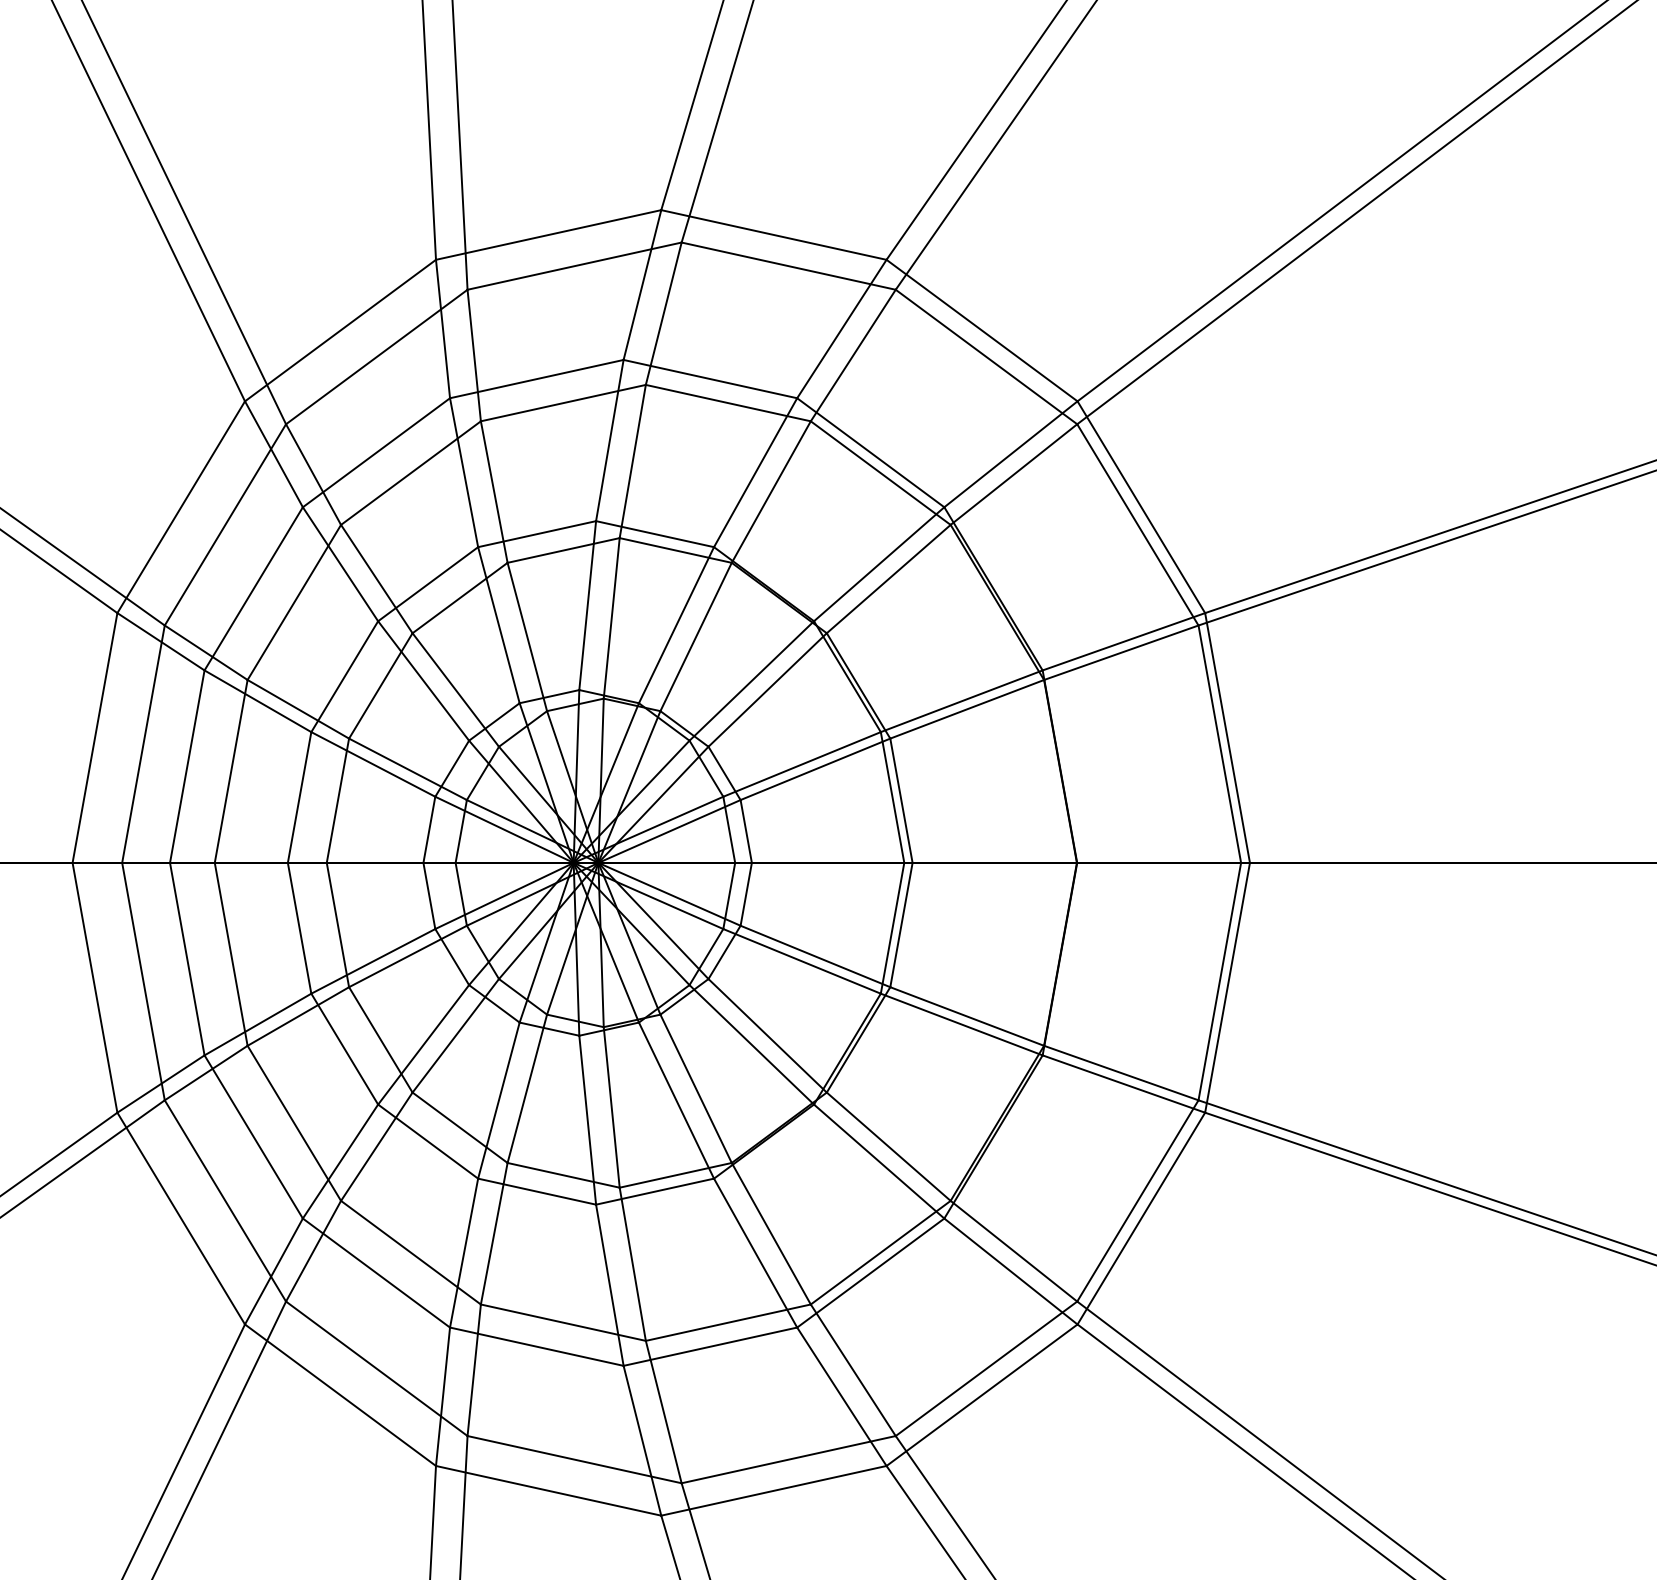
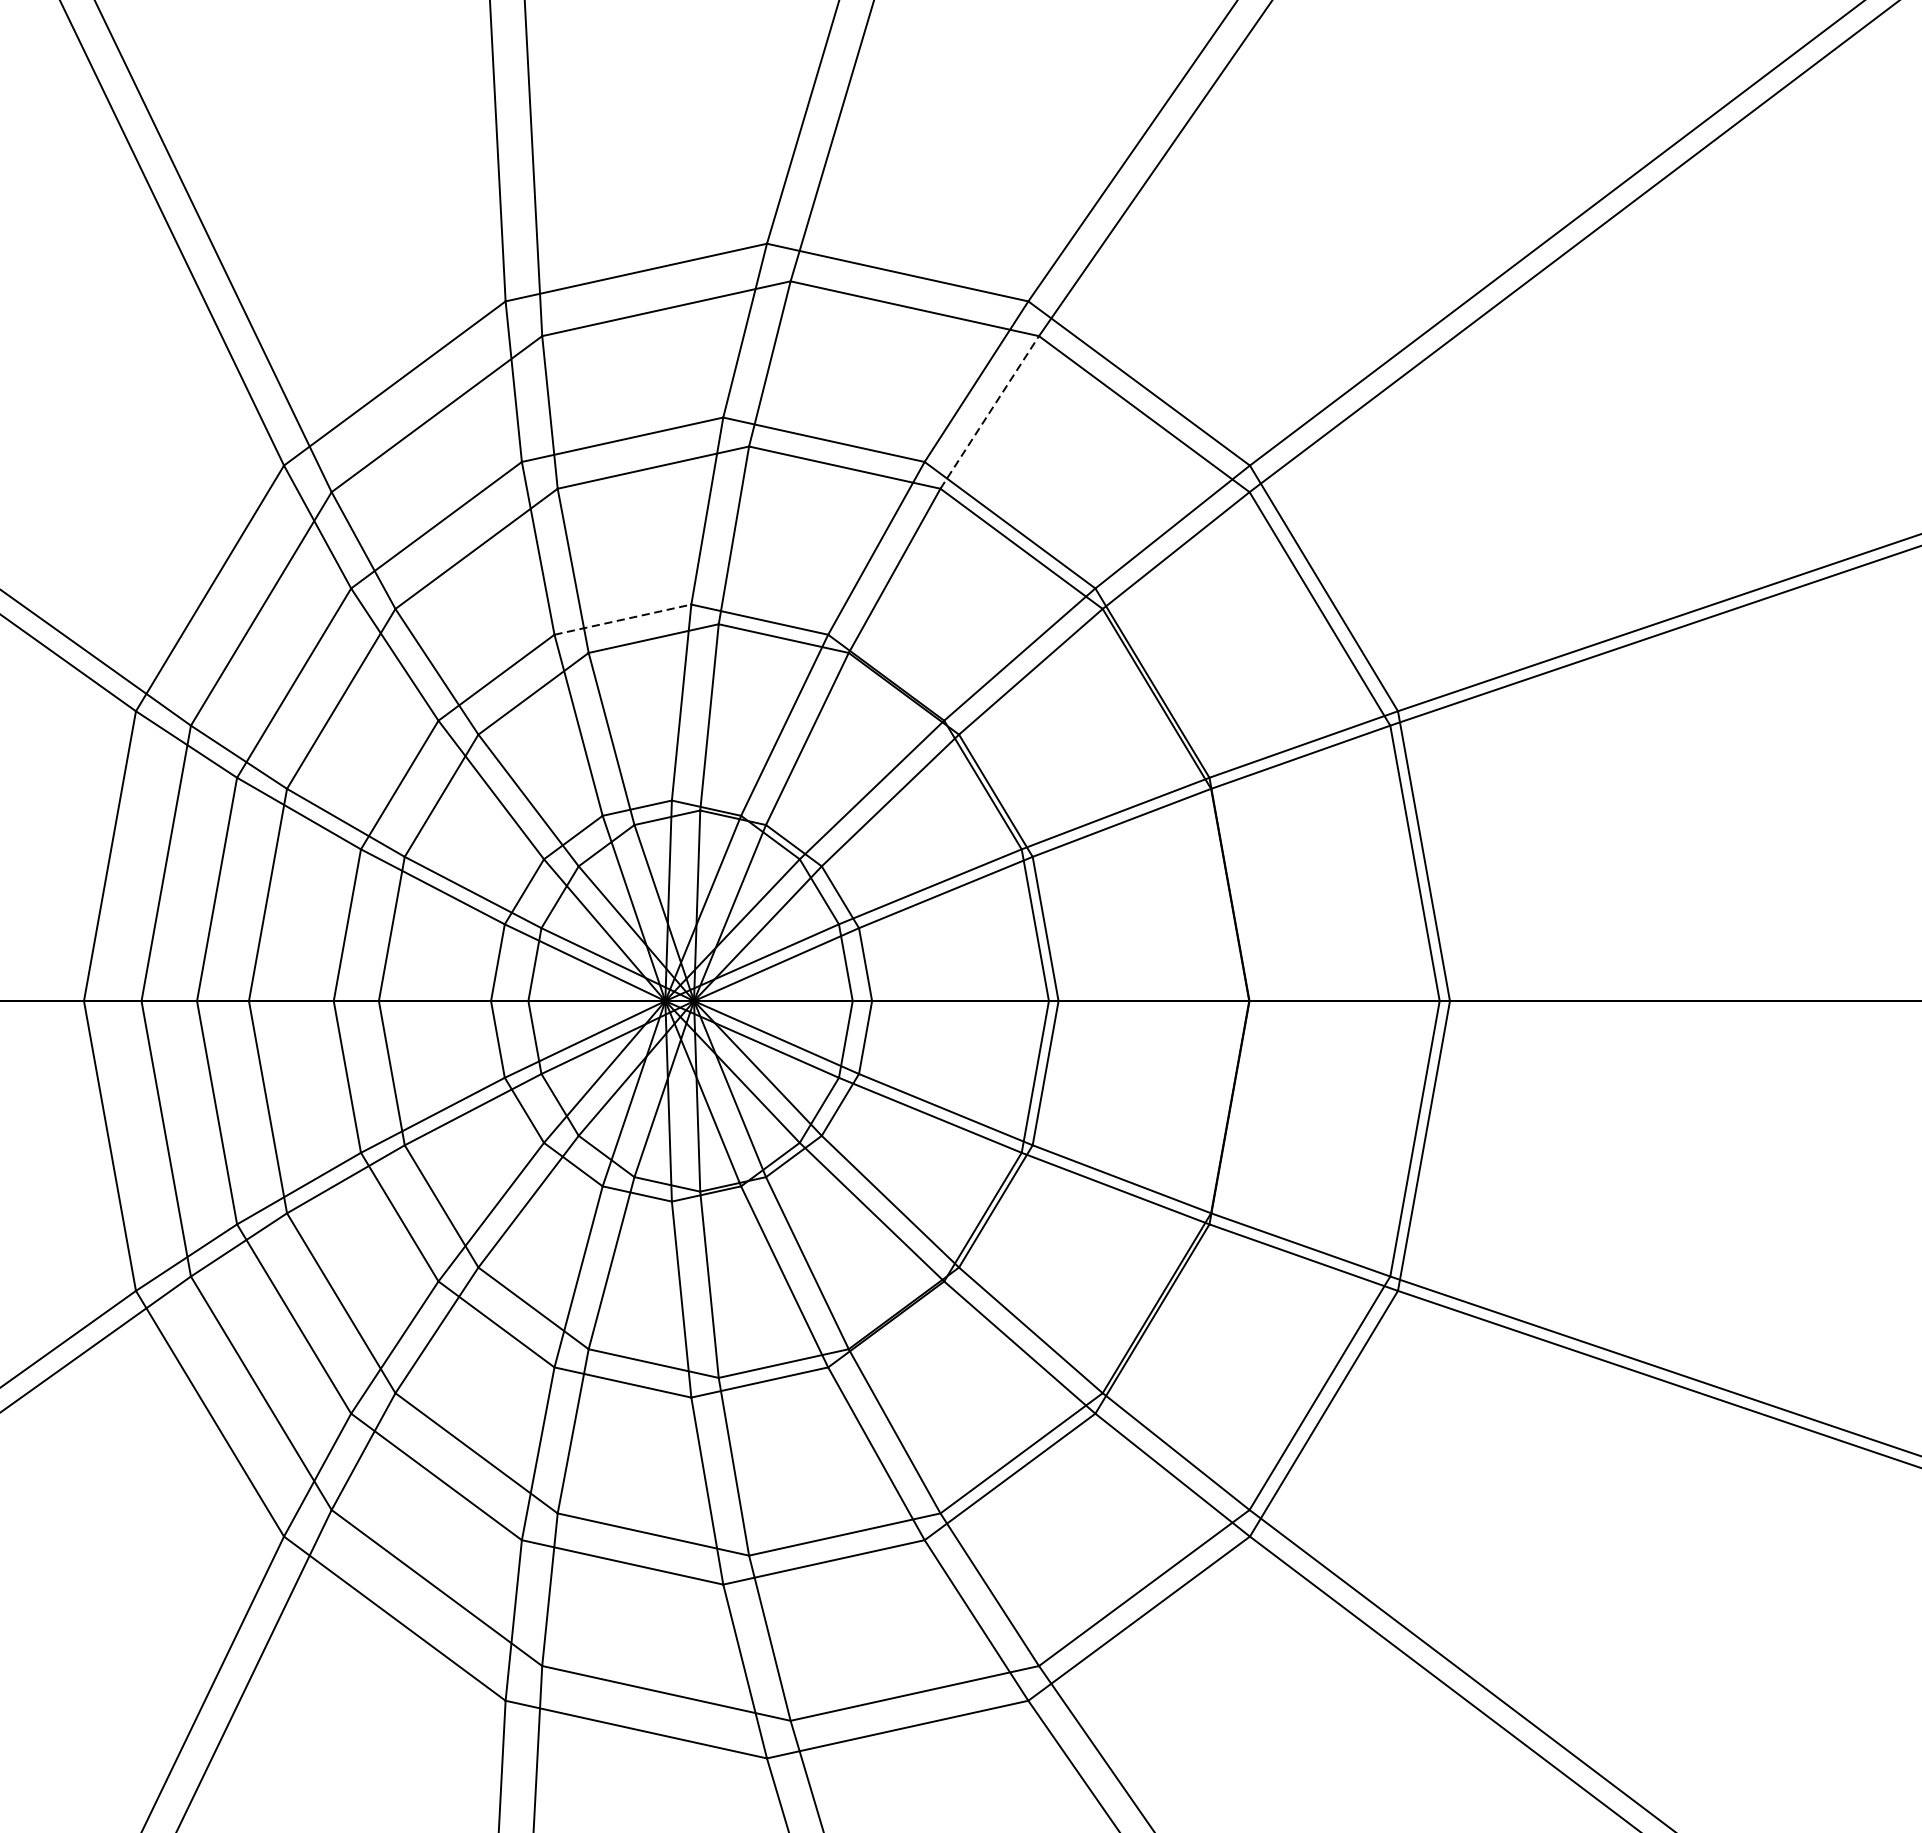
line: (853, 355) -> (990, 412), solid -> dashed
line: (537, 534) -> (623, 620), solid -> dashed

